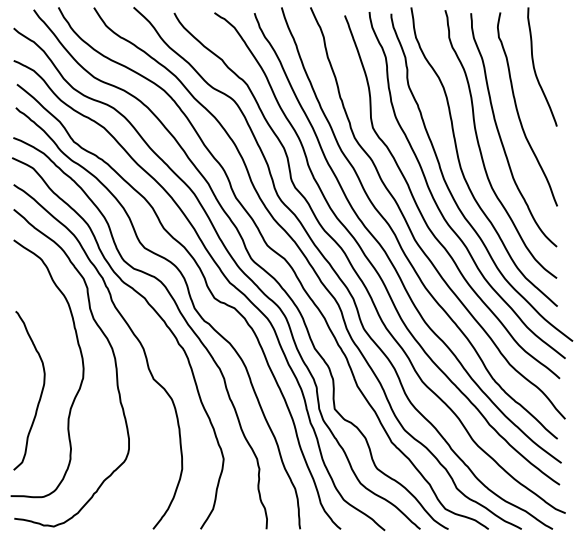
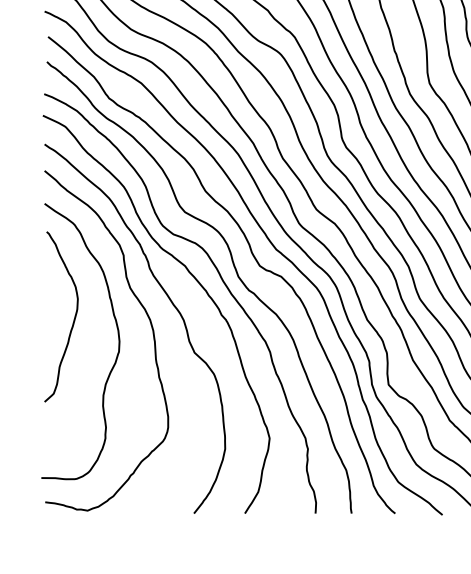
curve: (40, 393) -> (73, 319), moved

